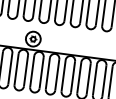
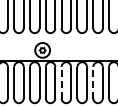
line: (47, 73) -> (61, 82), solid -> dashed
line: (79, 77) -> (93, 82), solid -> dashed

